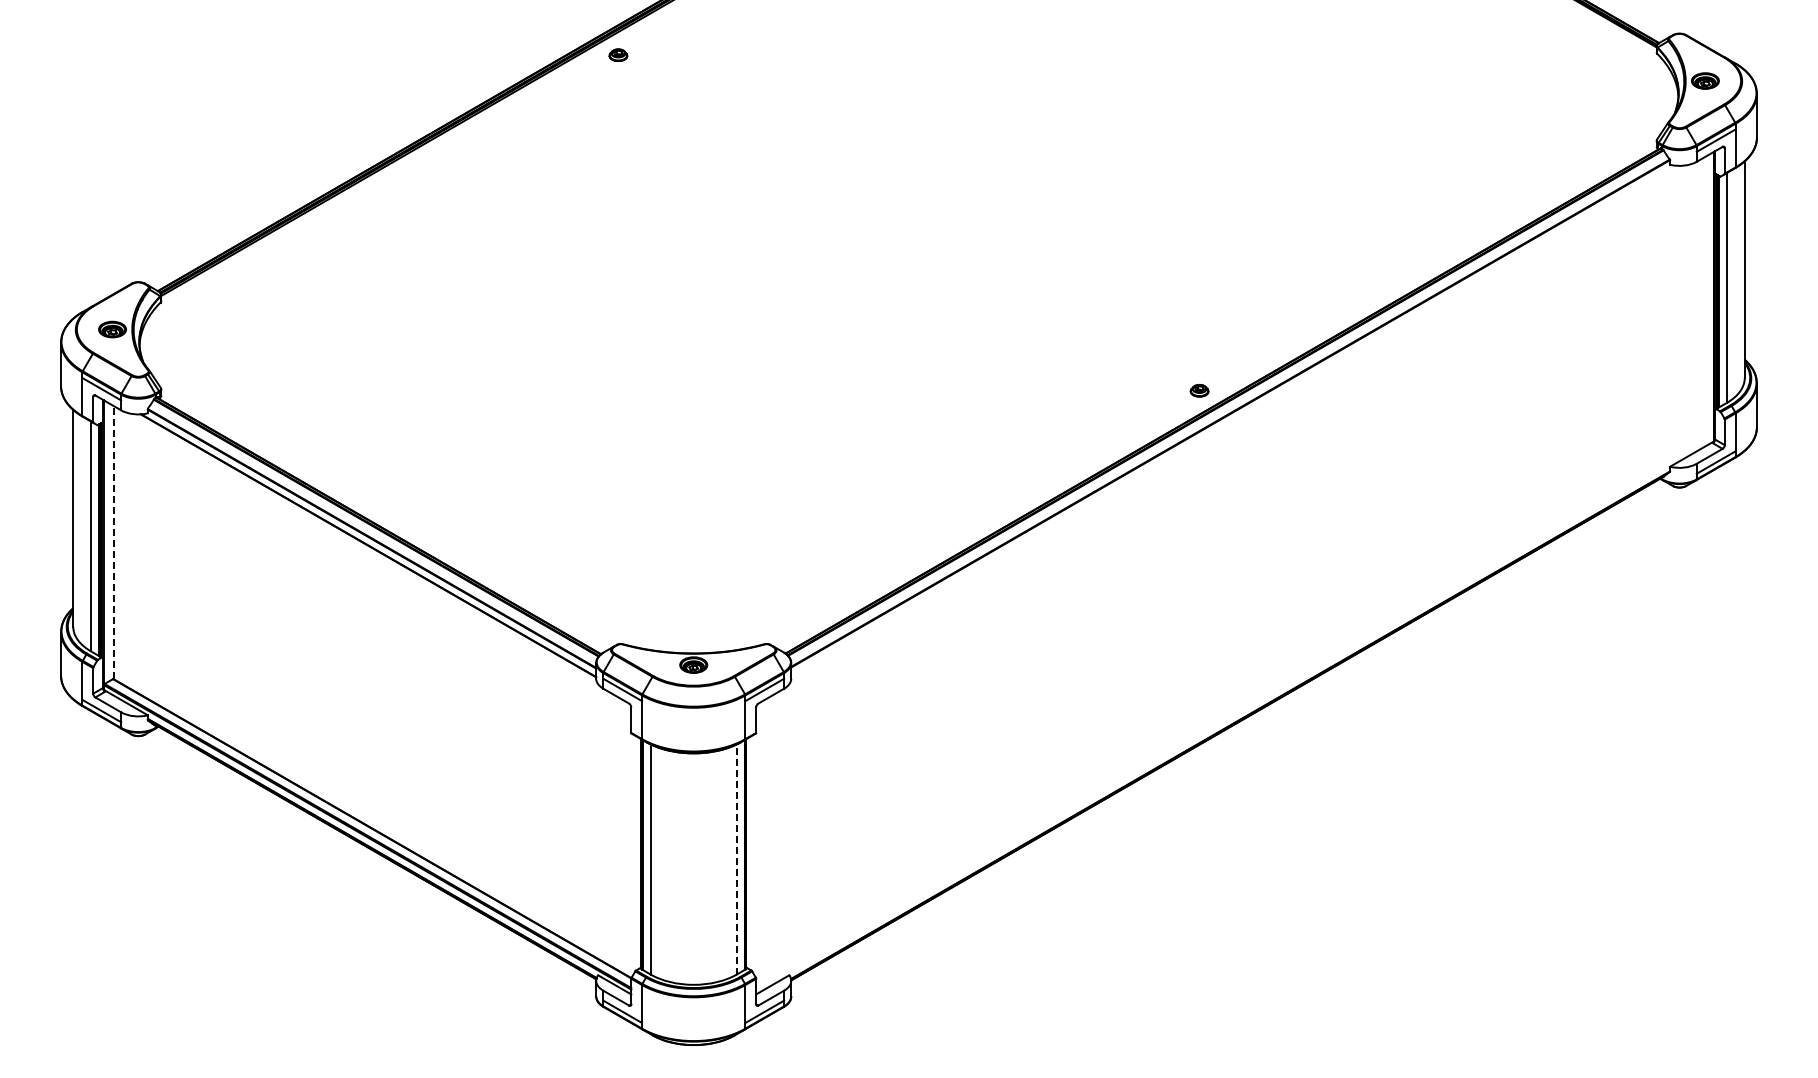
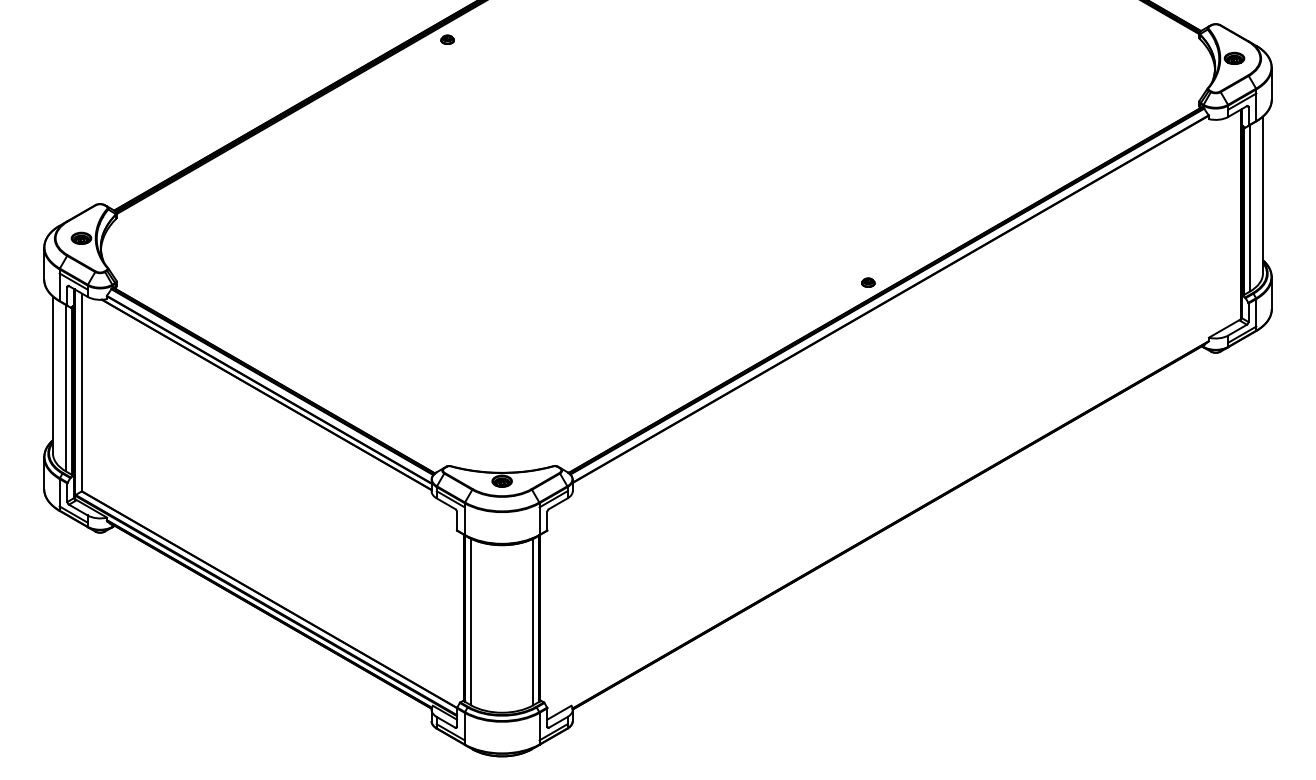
line: (113, 542) -> (82, 392), dashed -> solid
line: (736, 858) -> (533, 621), dashed -> solid

